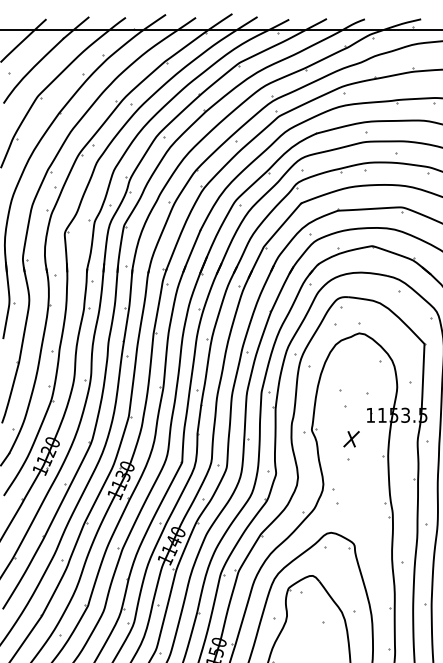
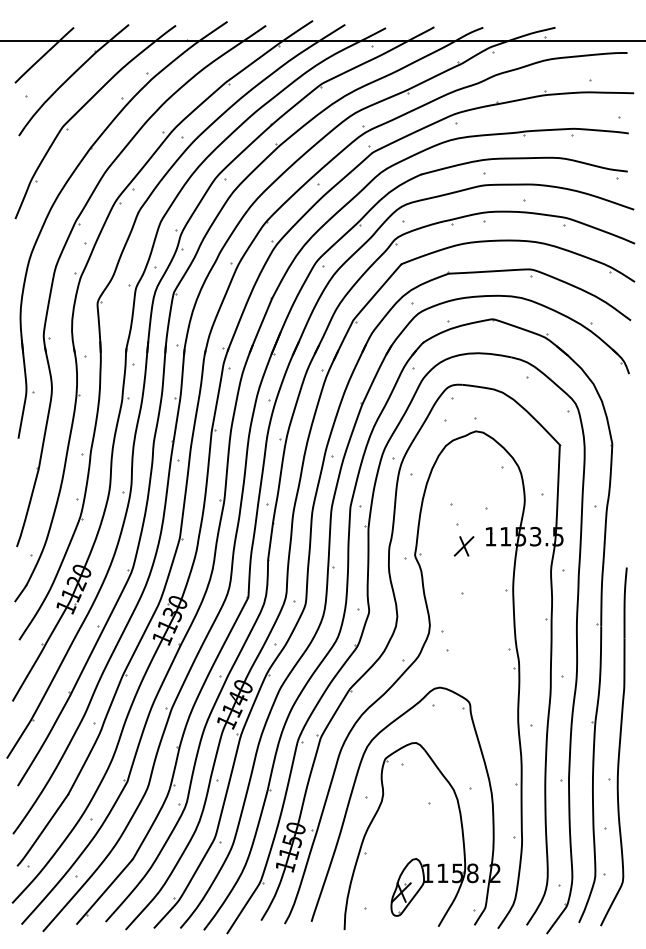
part: (351, 439) -> (463, 546), moved

